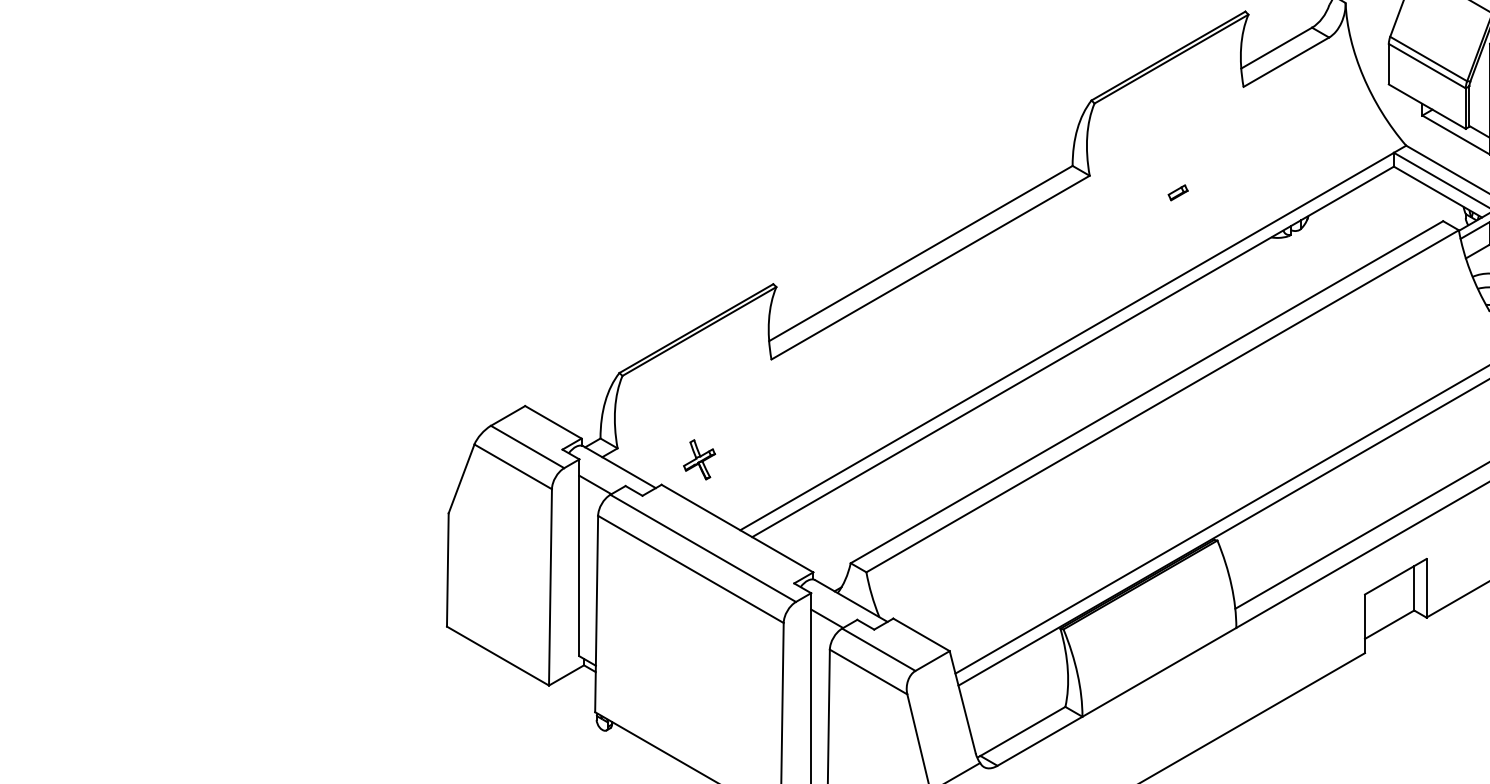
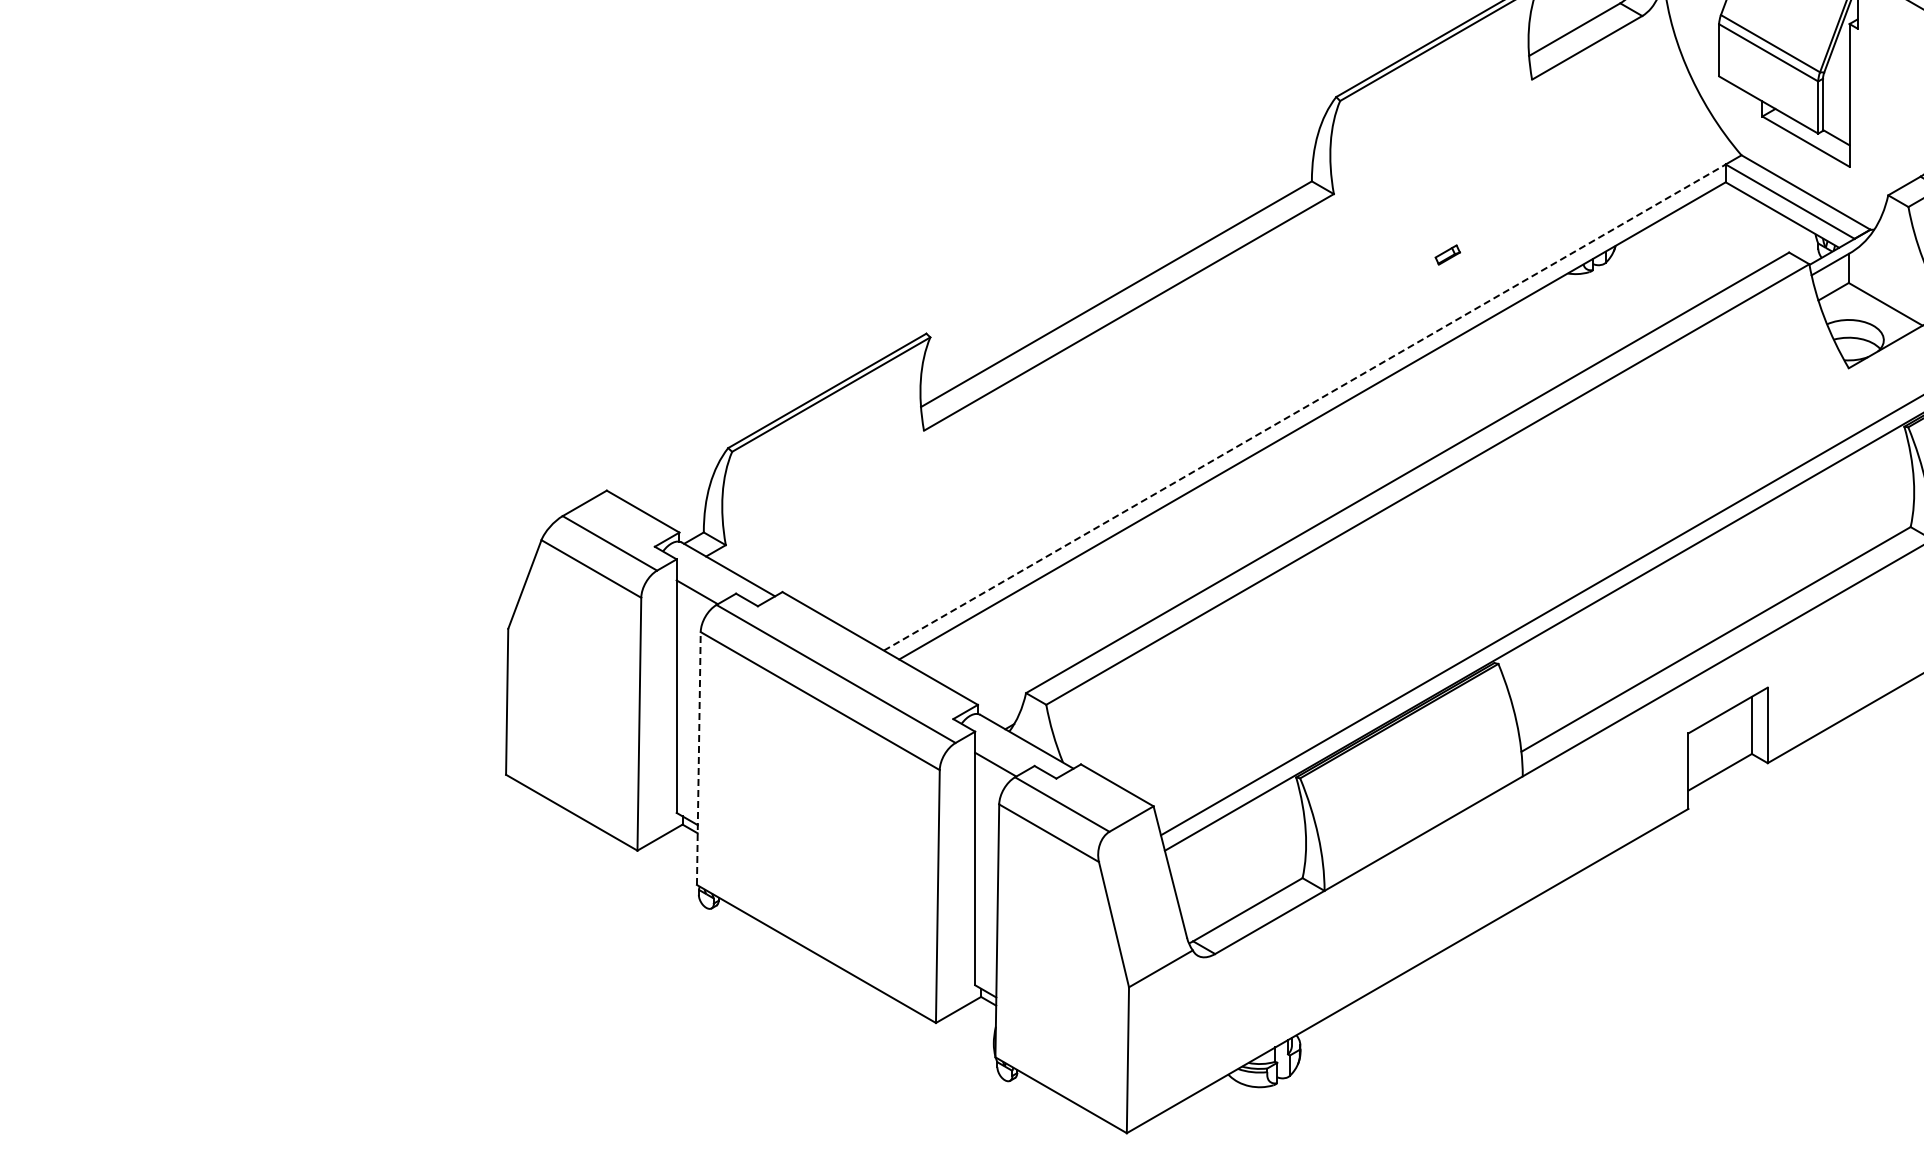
part: (1177, 192) -> (1447, 254), moved
line: (1067, 341) -> (1305, 407), solid -> dashed
part: (699, 459) -> (831, 559), removed
line: (596, 614) -> (698, 758), solid -> dashed

